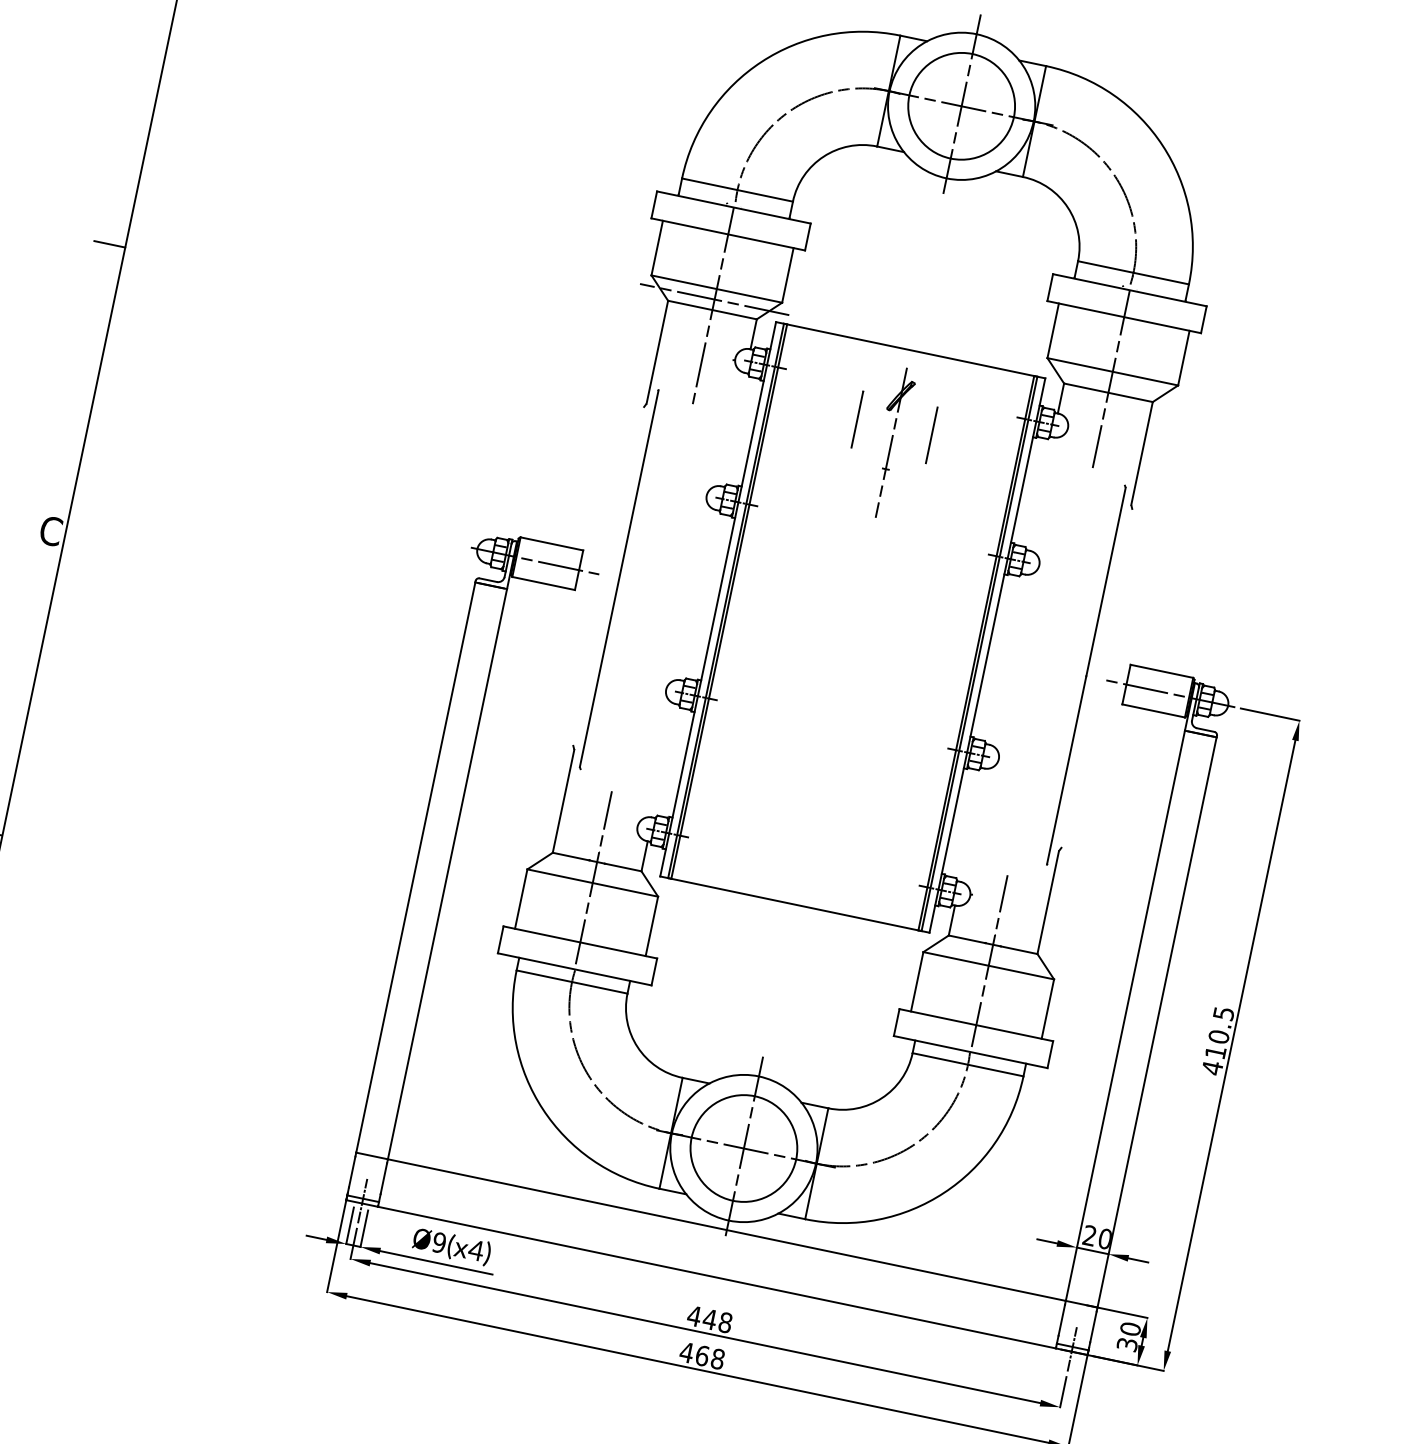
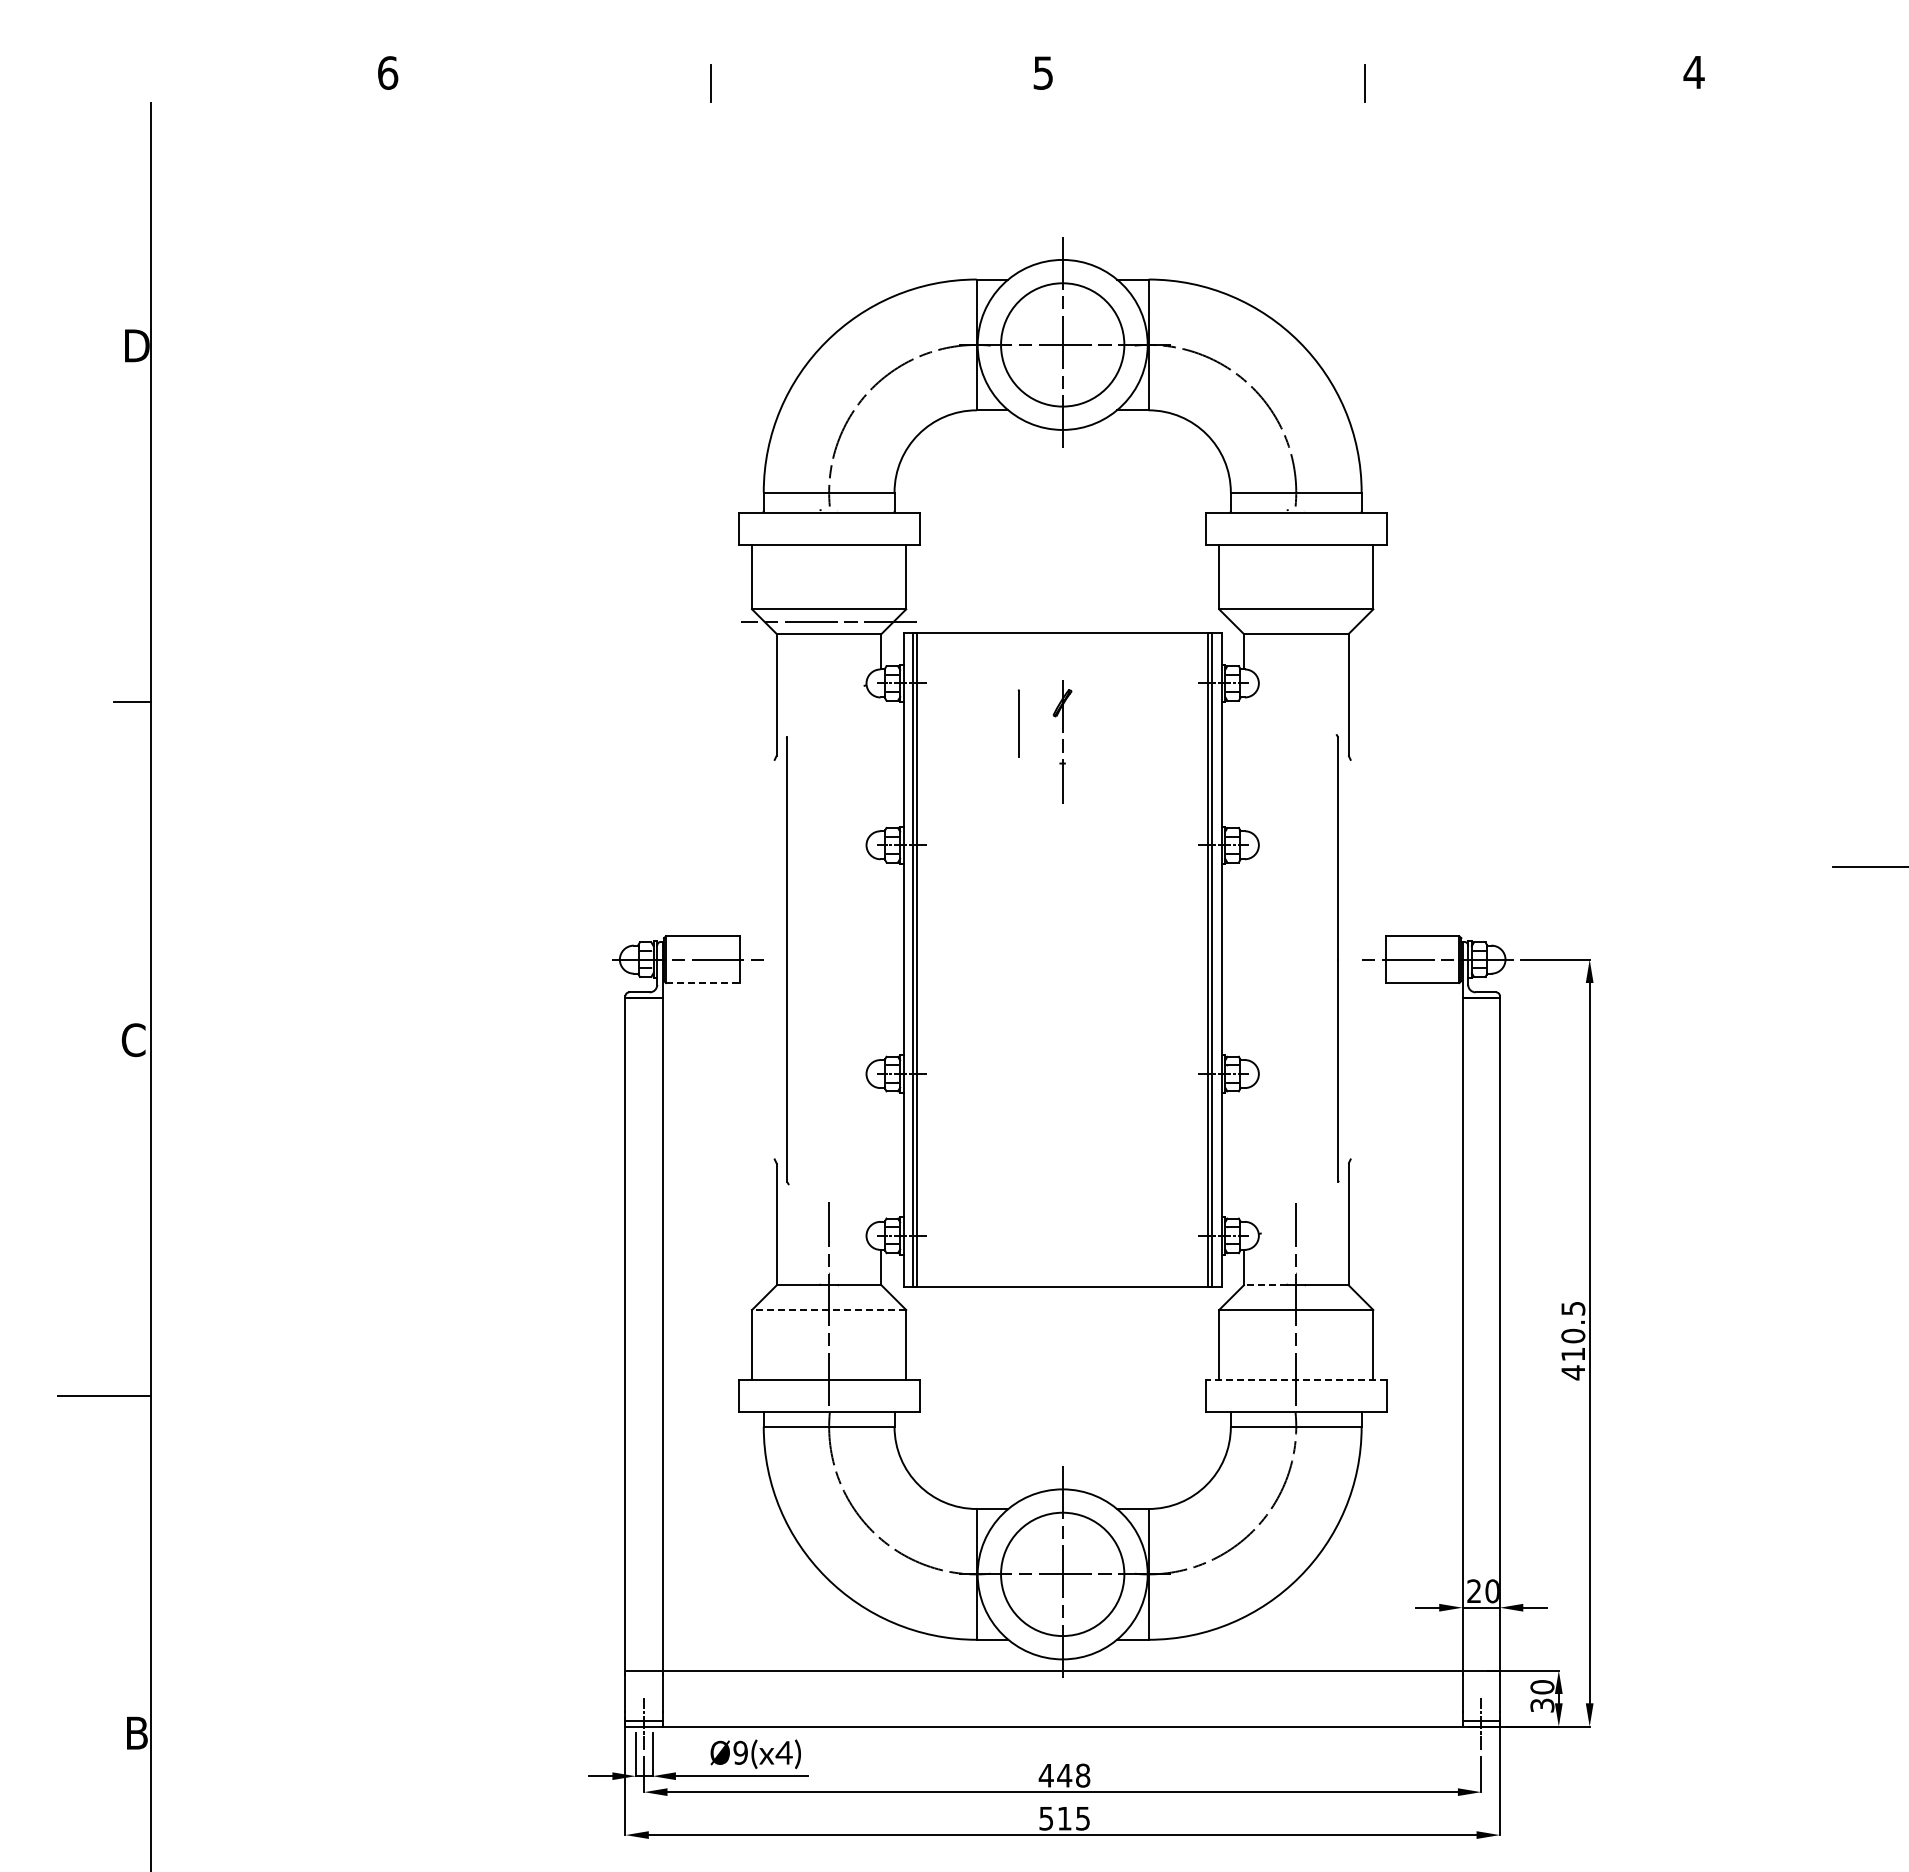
line: (713, 306) -> (829, 629), removed
line: (1111, 378) -> (1296, 617), removed
line: (931, 434) -> (1106, 723), removed
part: (891, 442) -> (1062, 741), size x0.7
line: (543, 583) -> (702, 983), solid -> dashed
line: (592, 883) -> (828, 1310), solid -> dashed
line: (966, 939) -> (1265, 1285), solid -> dashed
line: (976, 1025) -> (1296, 1380), solid -> dashed
text: (702, 1355) -> (1064, 1818), 468 -> 515

